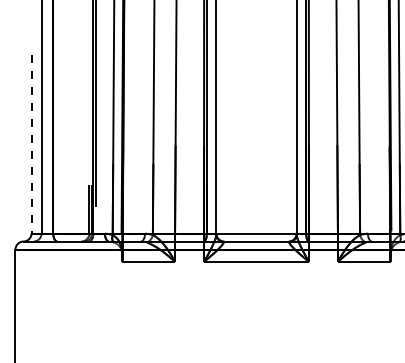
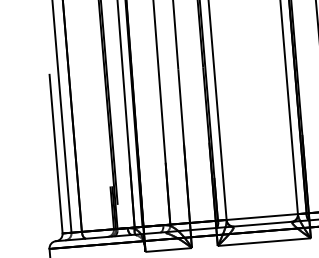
line: (31, 144) -> (56, 154), dashed -> solid

